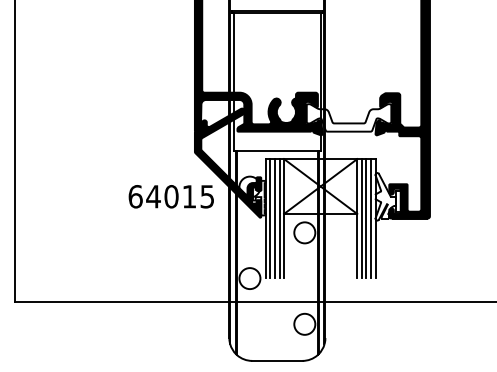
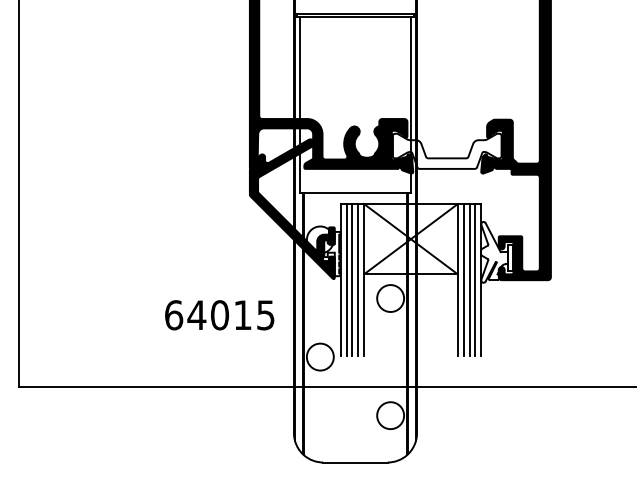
text: (171, 196) -> (219, 315), moved

